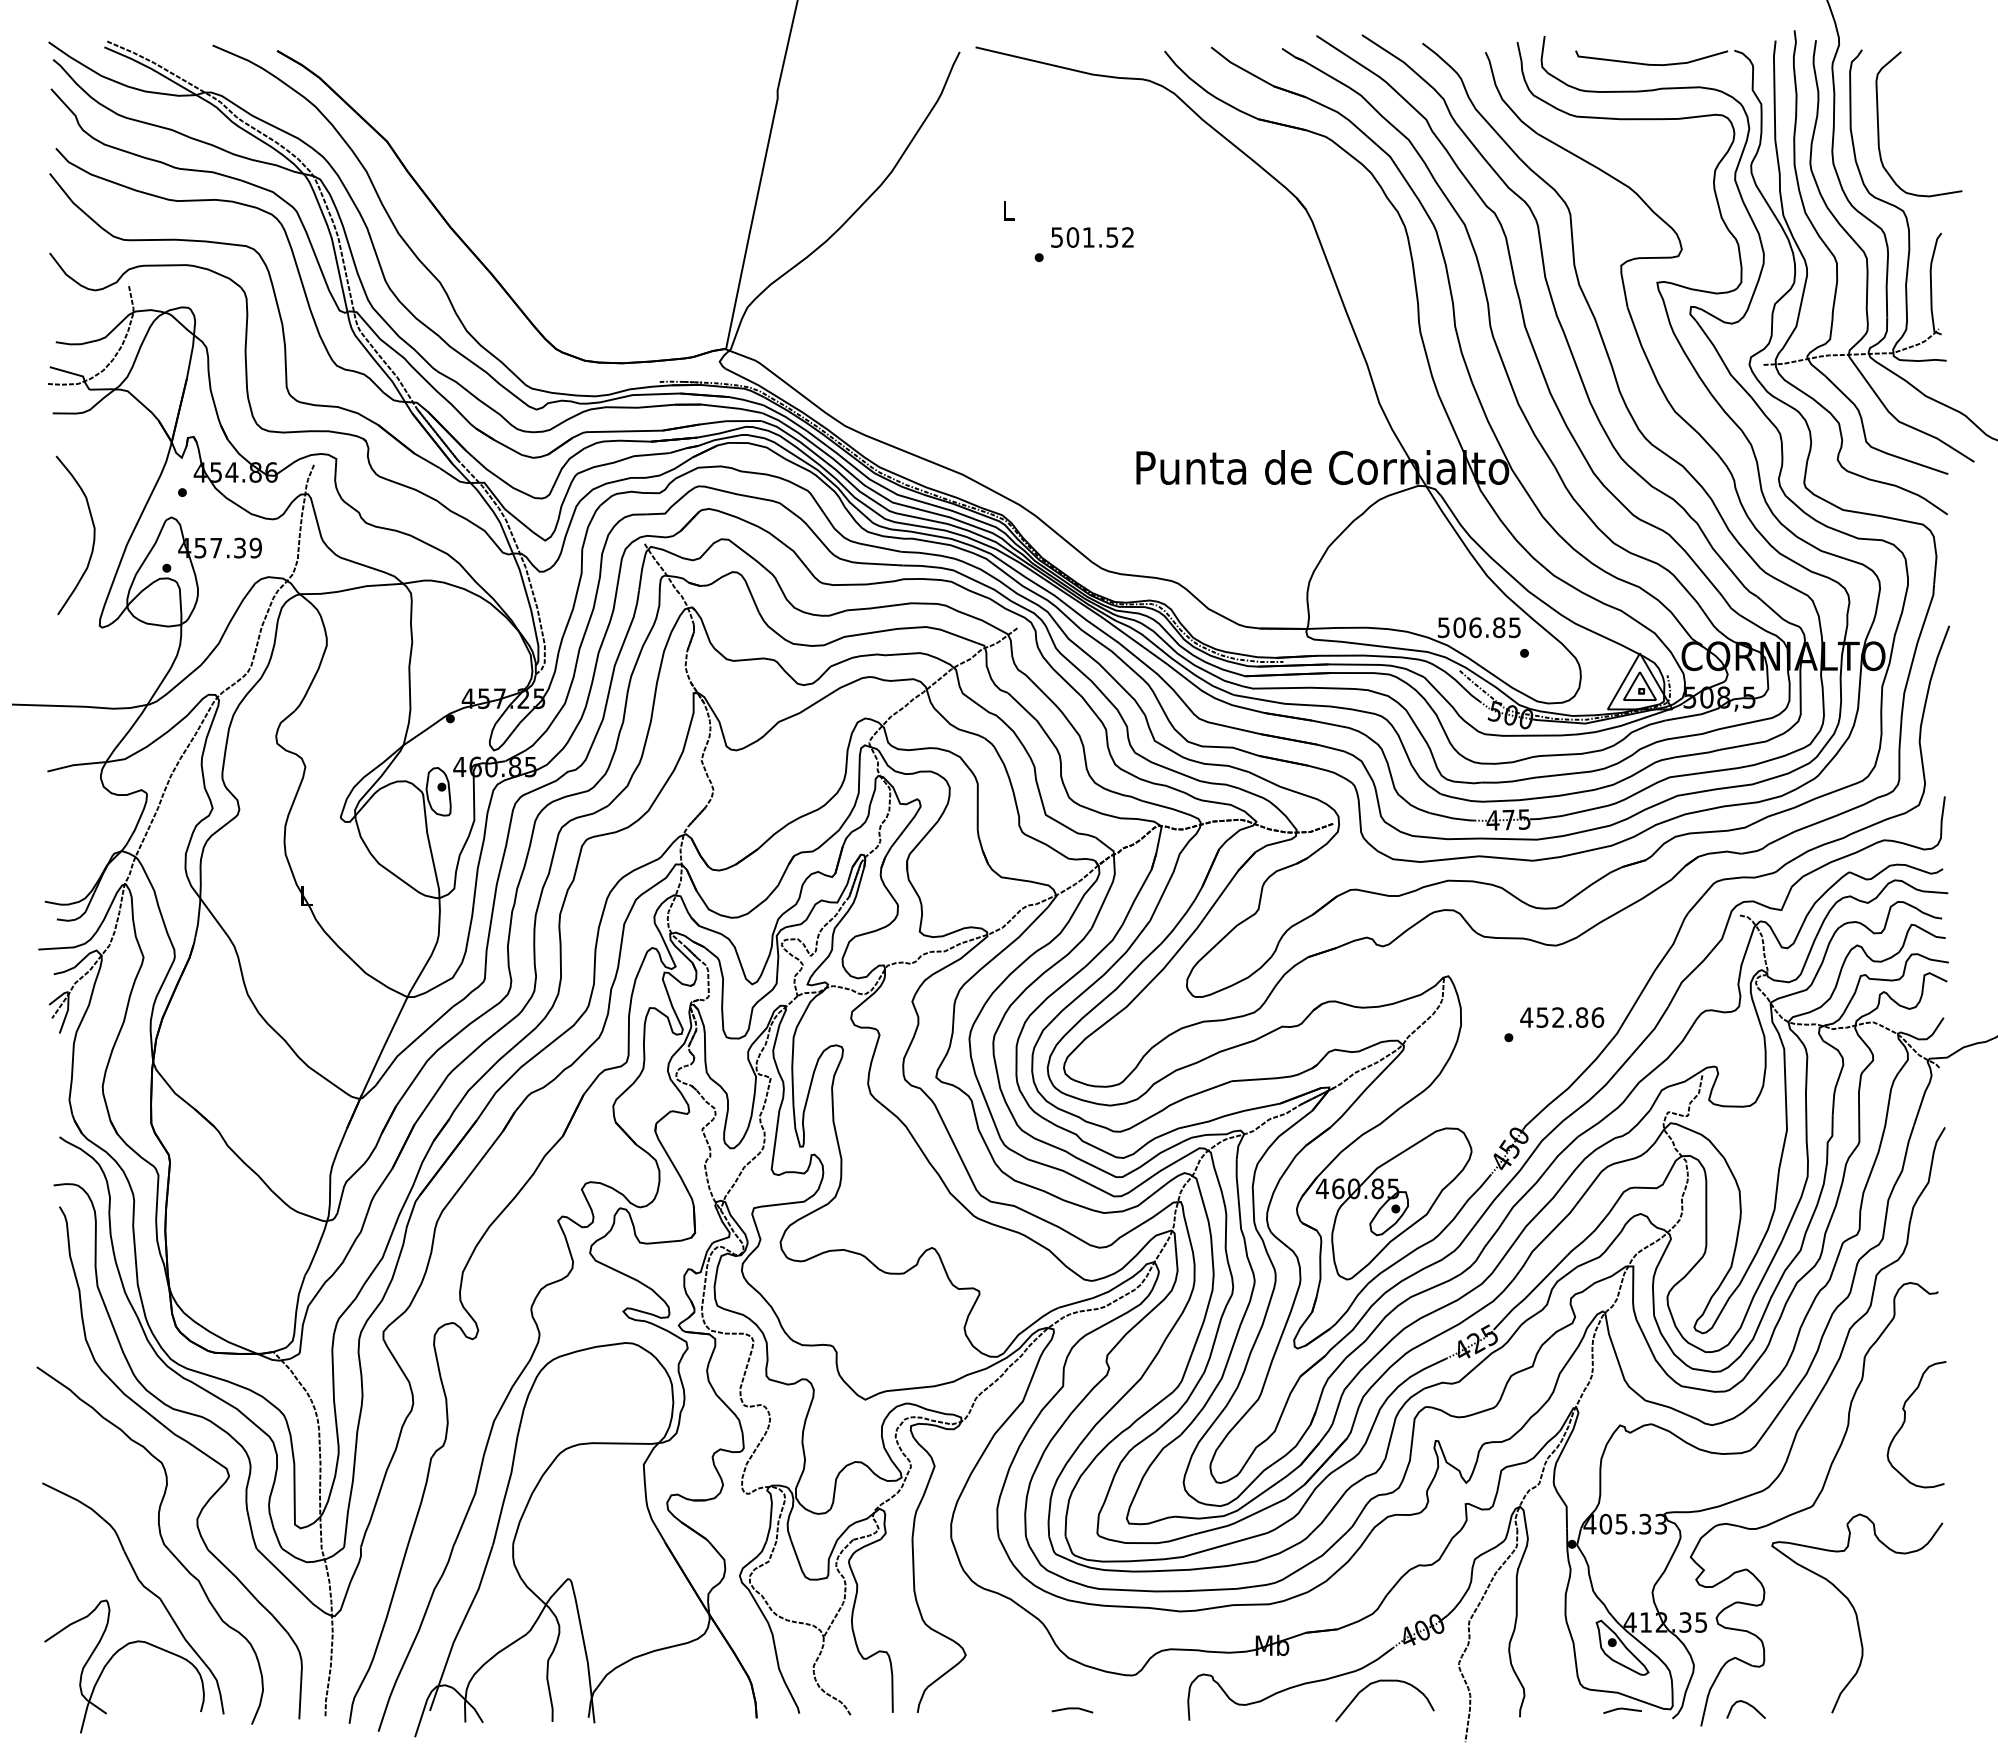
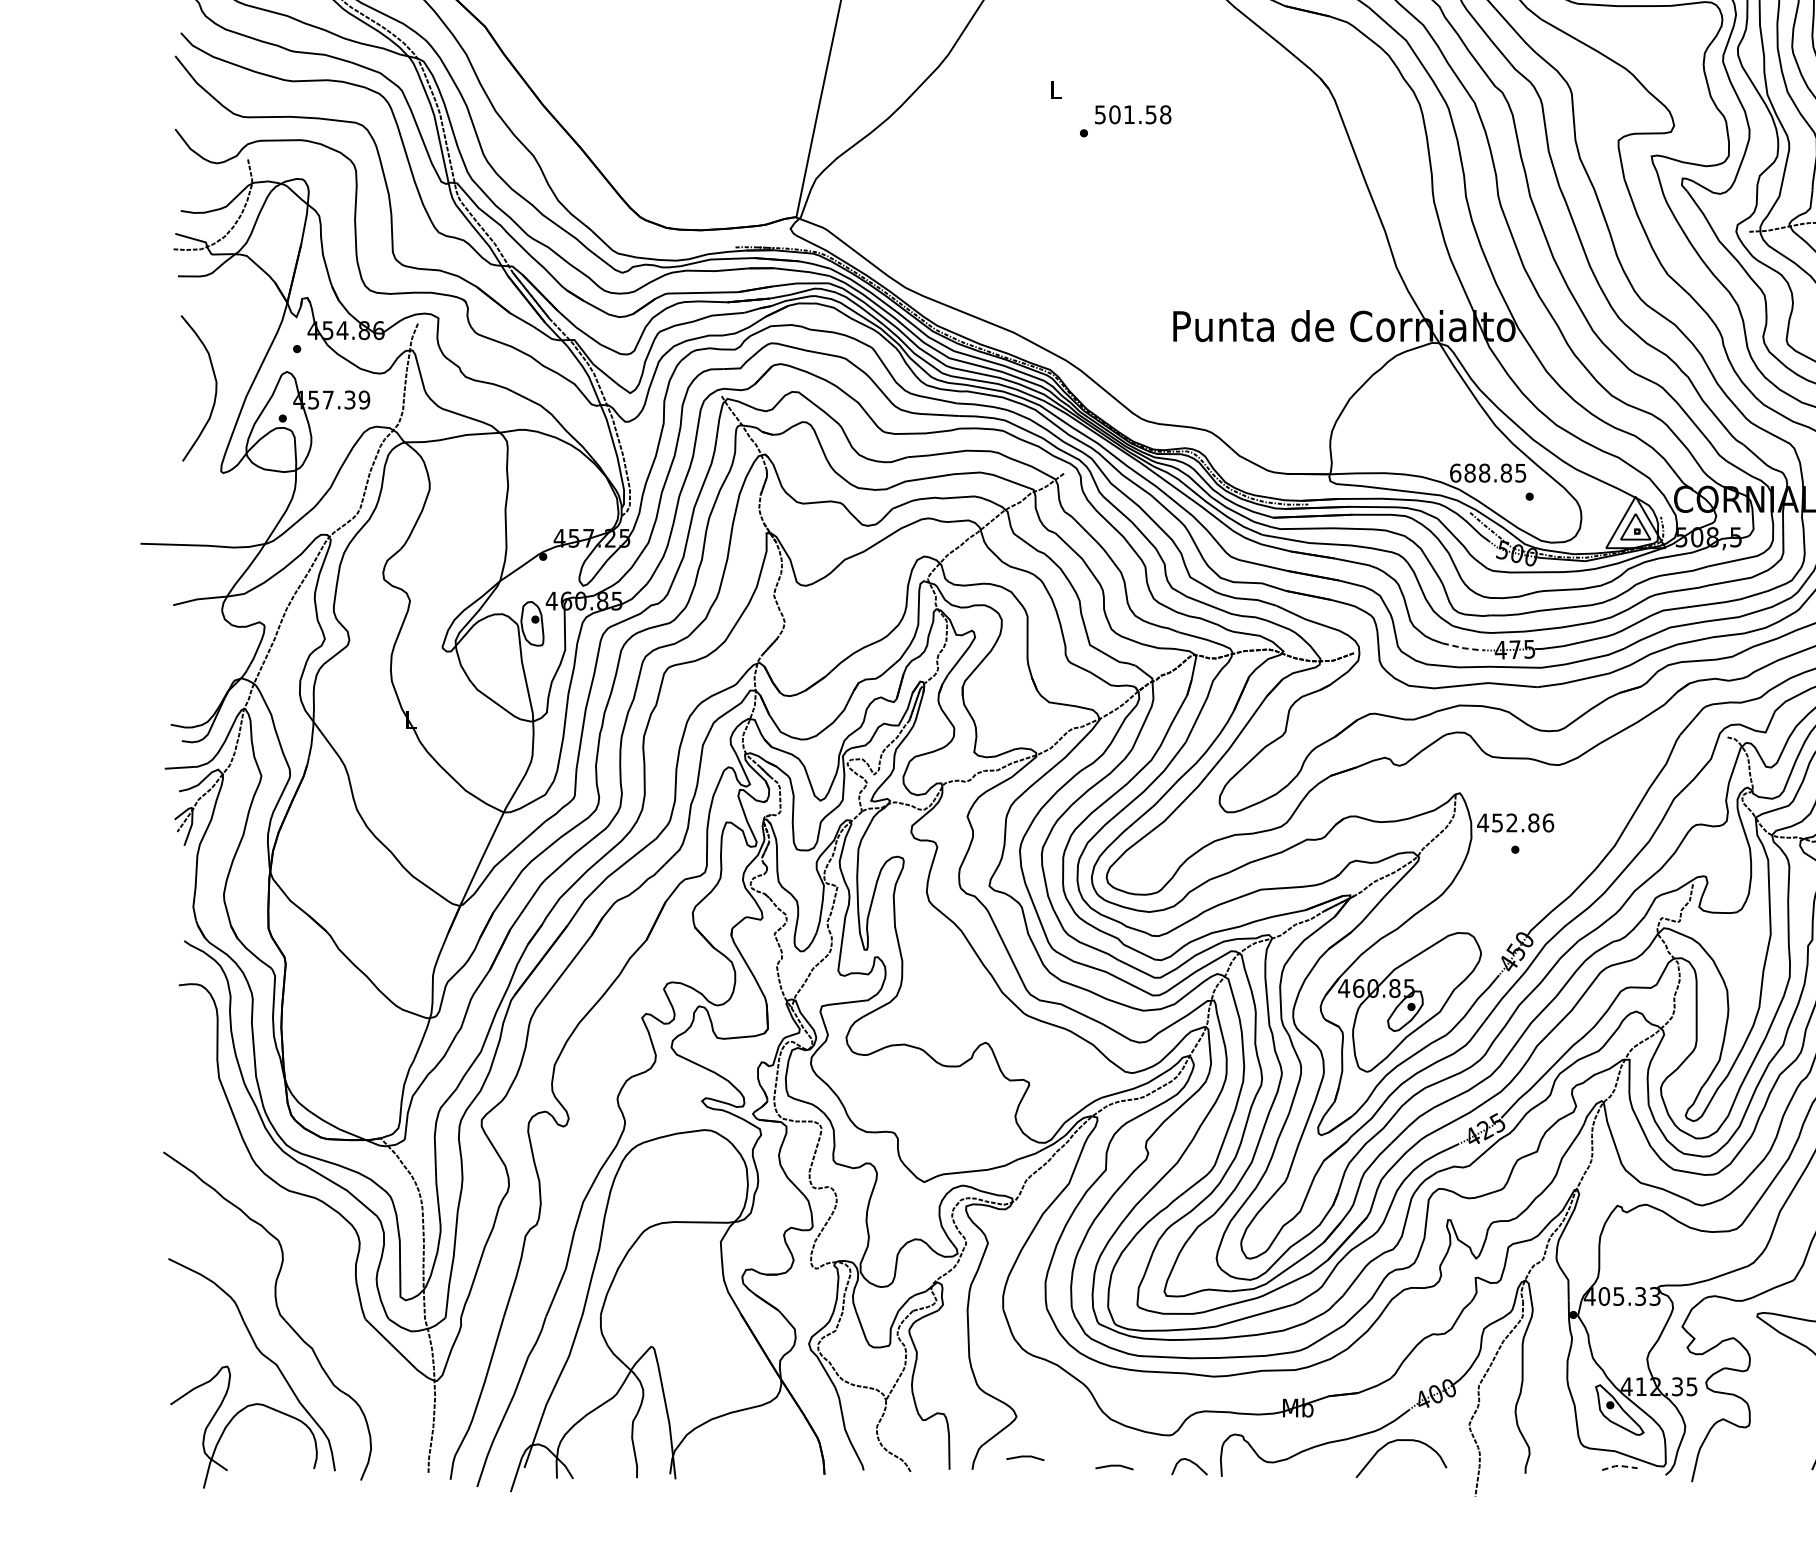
text: (1128, 237) -> (1165, 114), 501.52 -> 501.58
text: (1459, 627) -> (1469, 472), 506.85 -> 688.85
line: (1453, 818) -> (1464, 648), solid -> dashed
text: (1562, 1017) -> (1515, 822), moved
part: (190, 1445) -> (304, 1224), removed
line: (975, 1699) -> (1025, 1457), added
curve: (1748, 1705) -> (1191, 1463), moved
line: (1622, 1708) -> (1619, 1465), solid -> dashed

